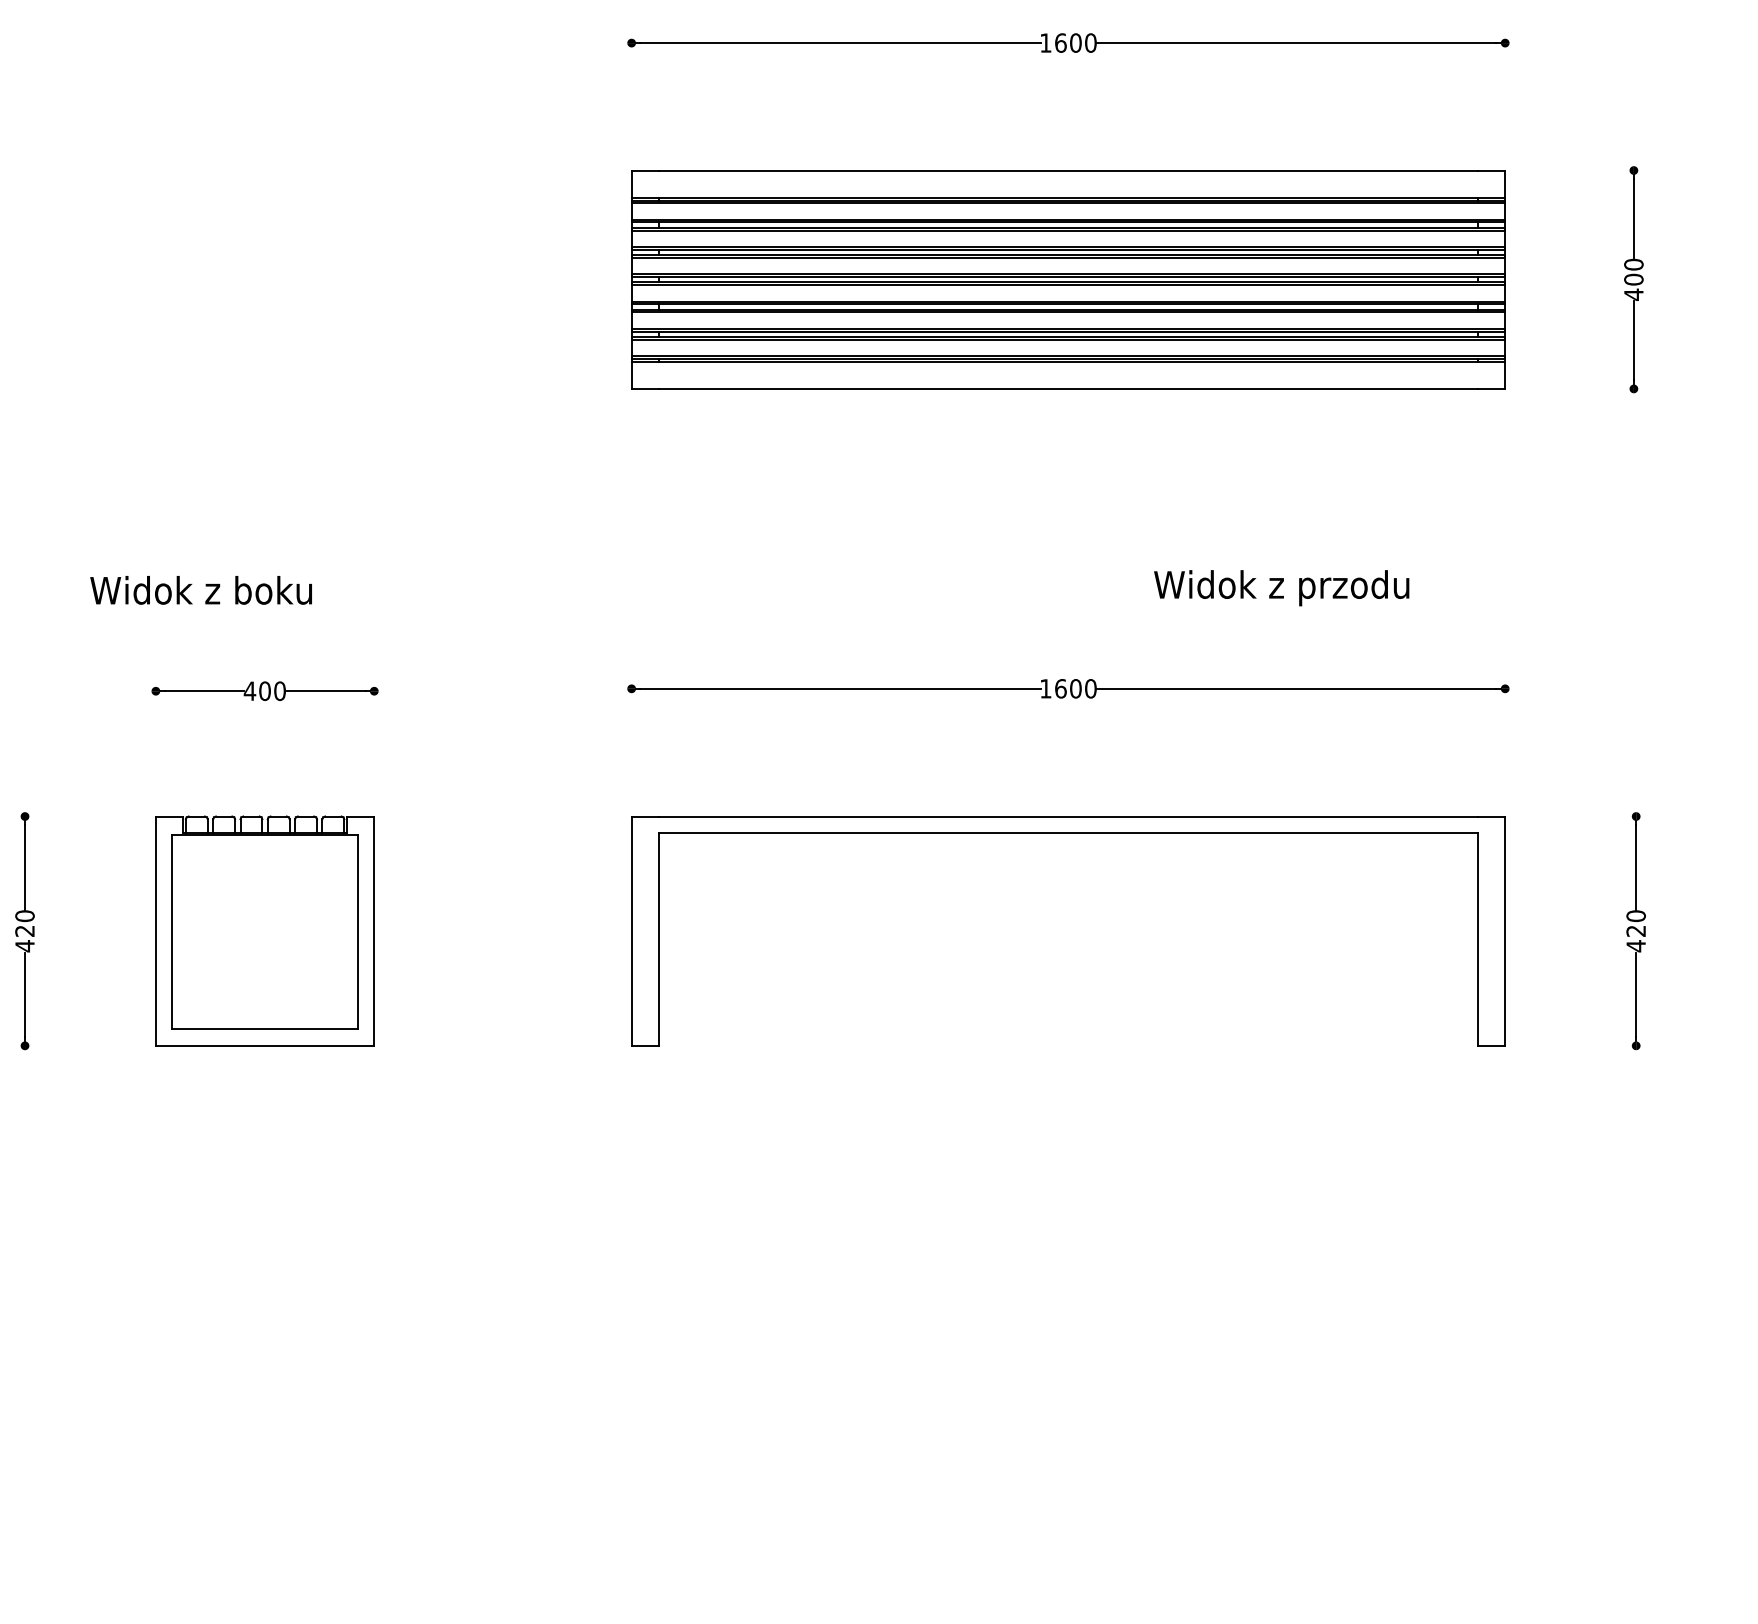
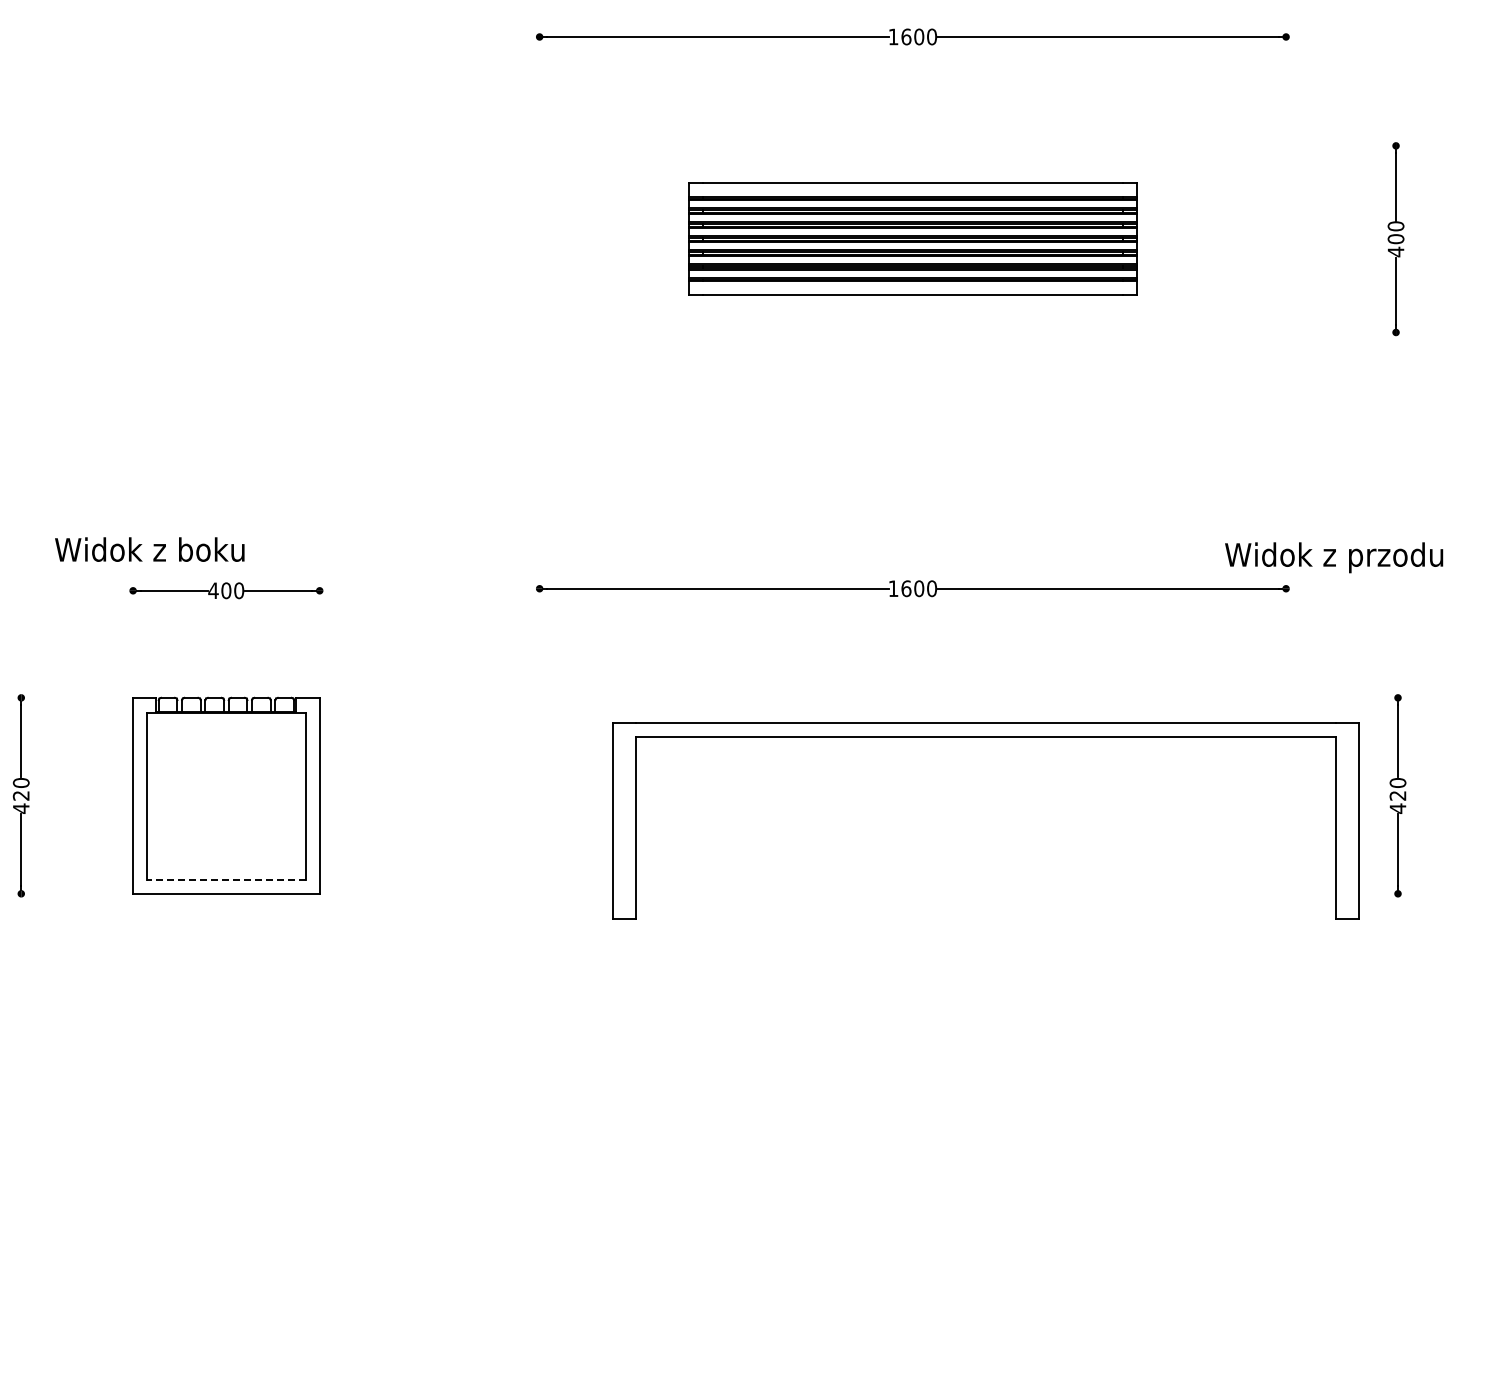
part: (1068, 278) -> (912, 238), size x0.6
text: (1282, 587) -> (1334, 557), moved
text: (200, 590) -> (149, 549), moved
part: (1068, 833) -> (985, 737), moved
line: (264, 1029) -> (225, 879), solid -> dashed

